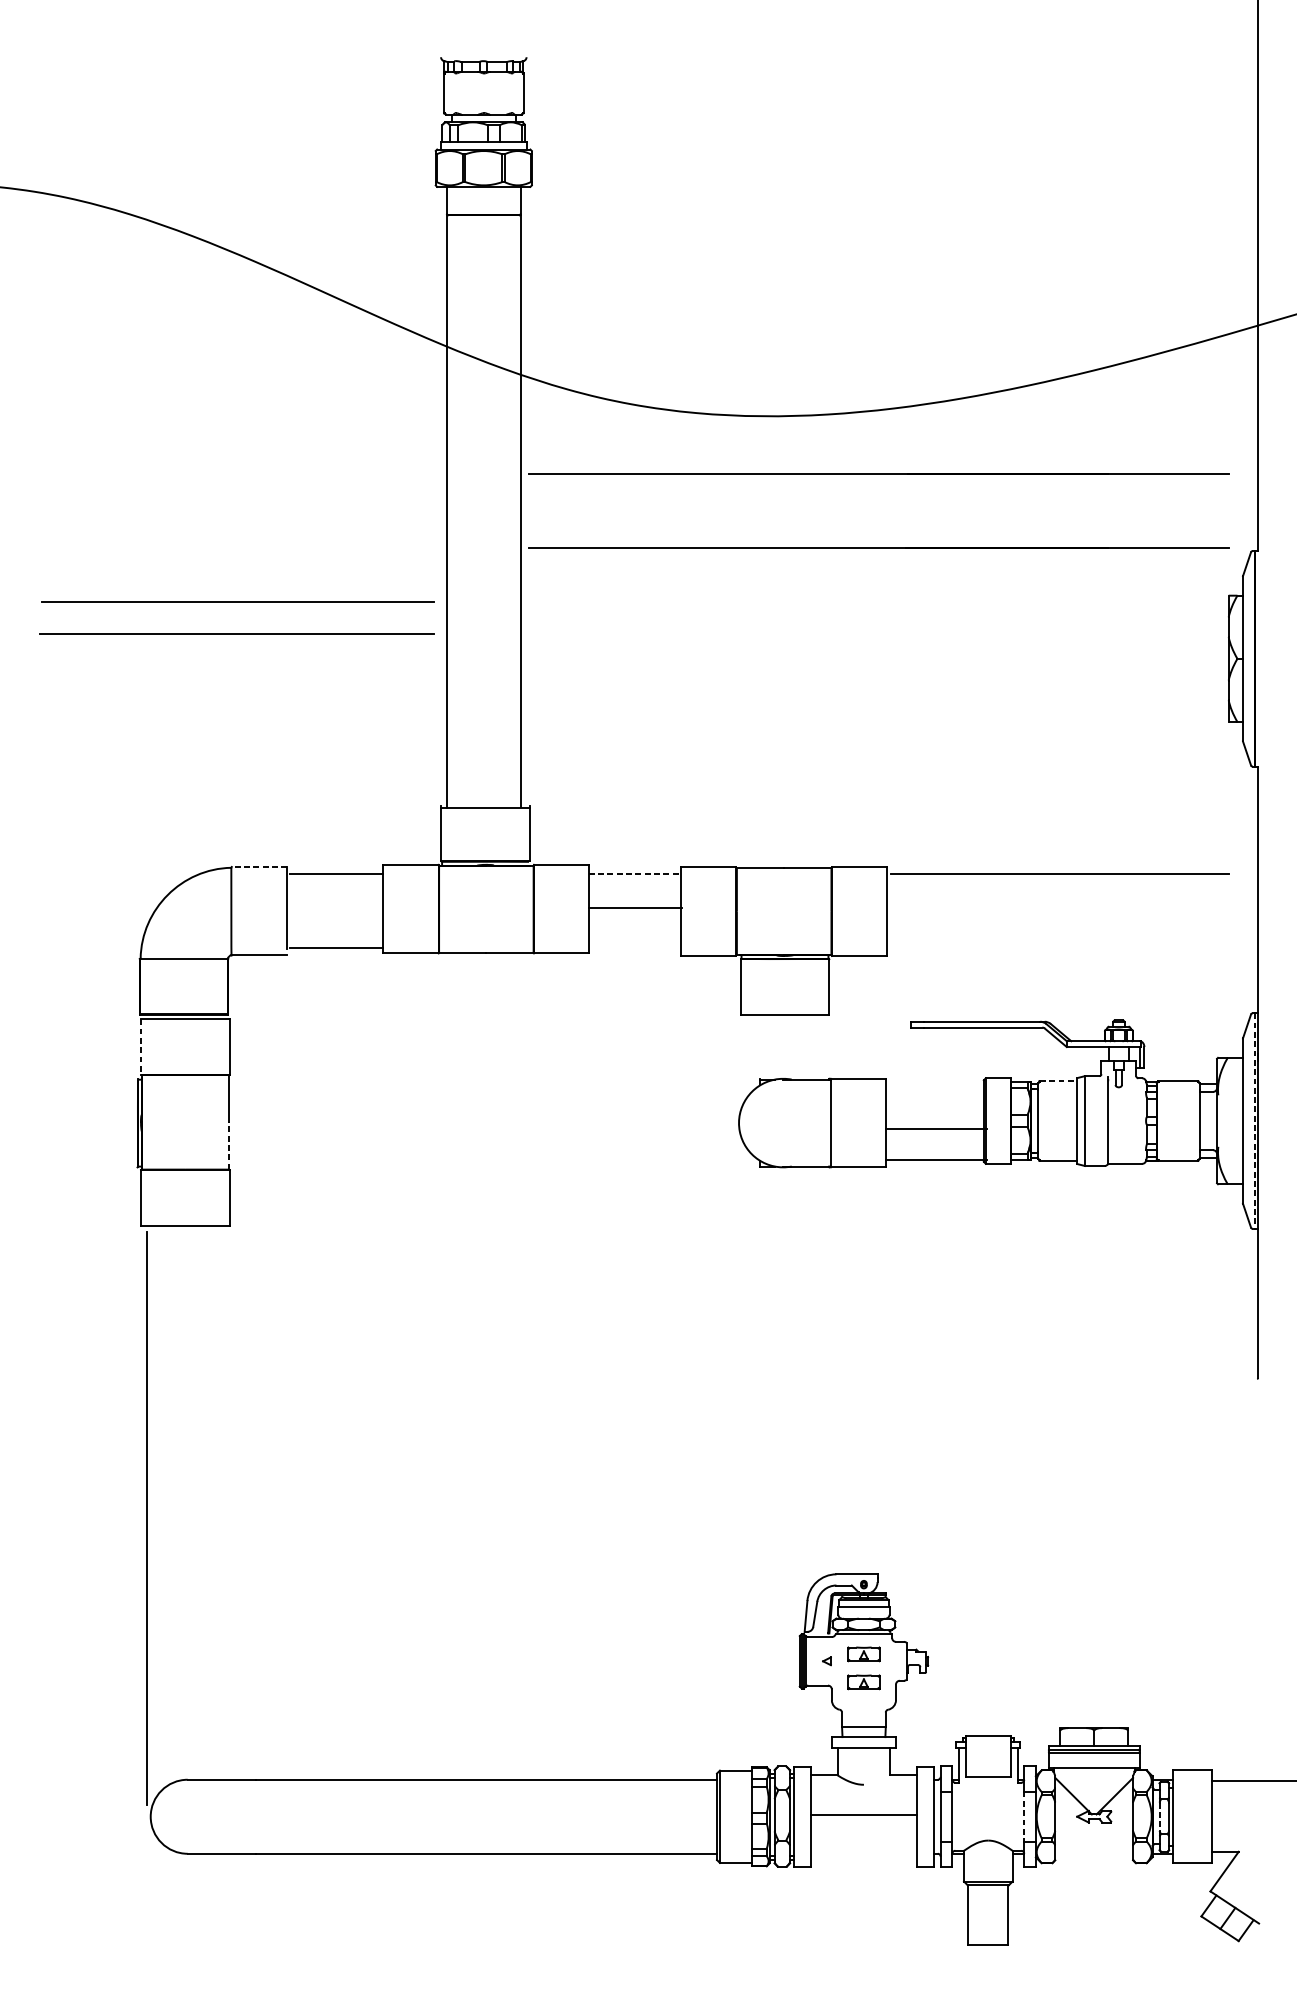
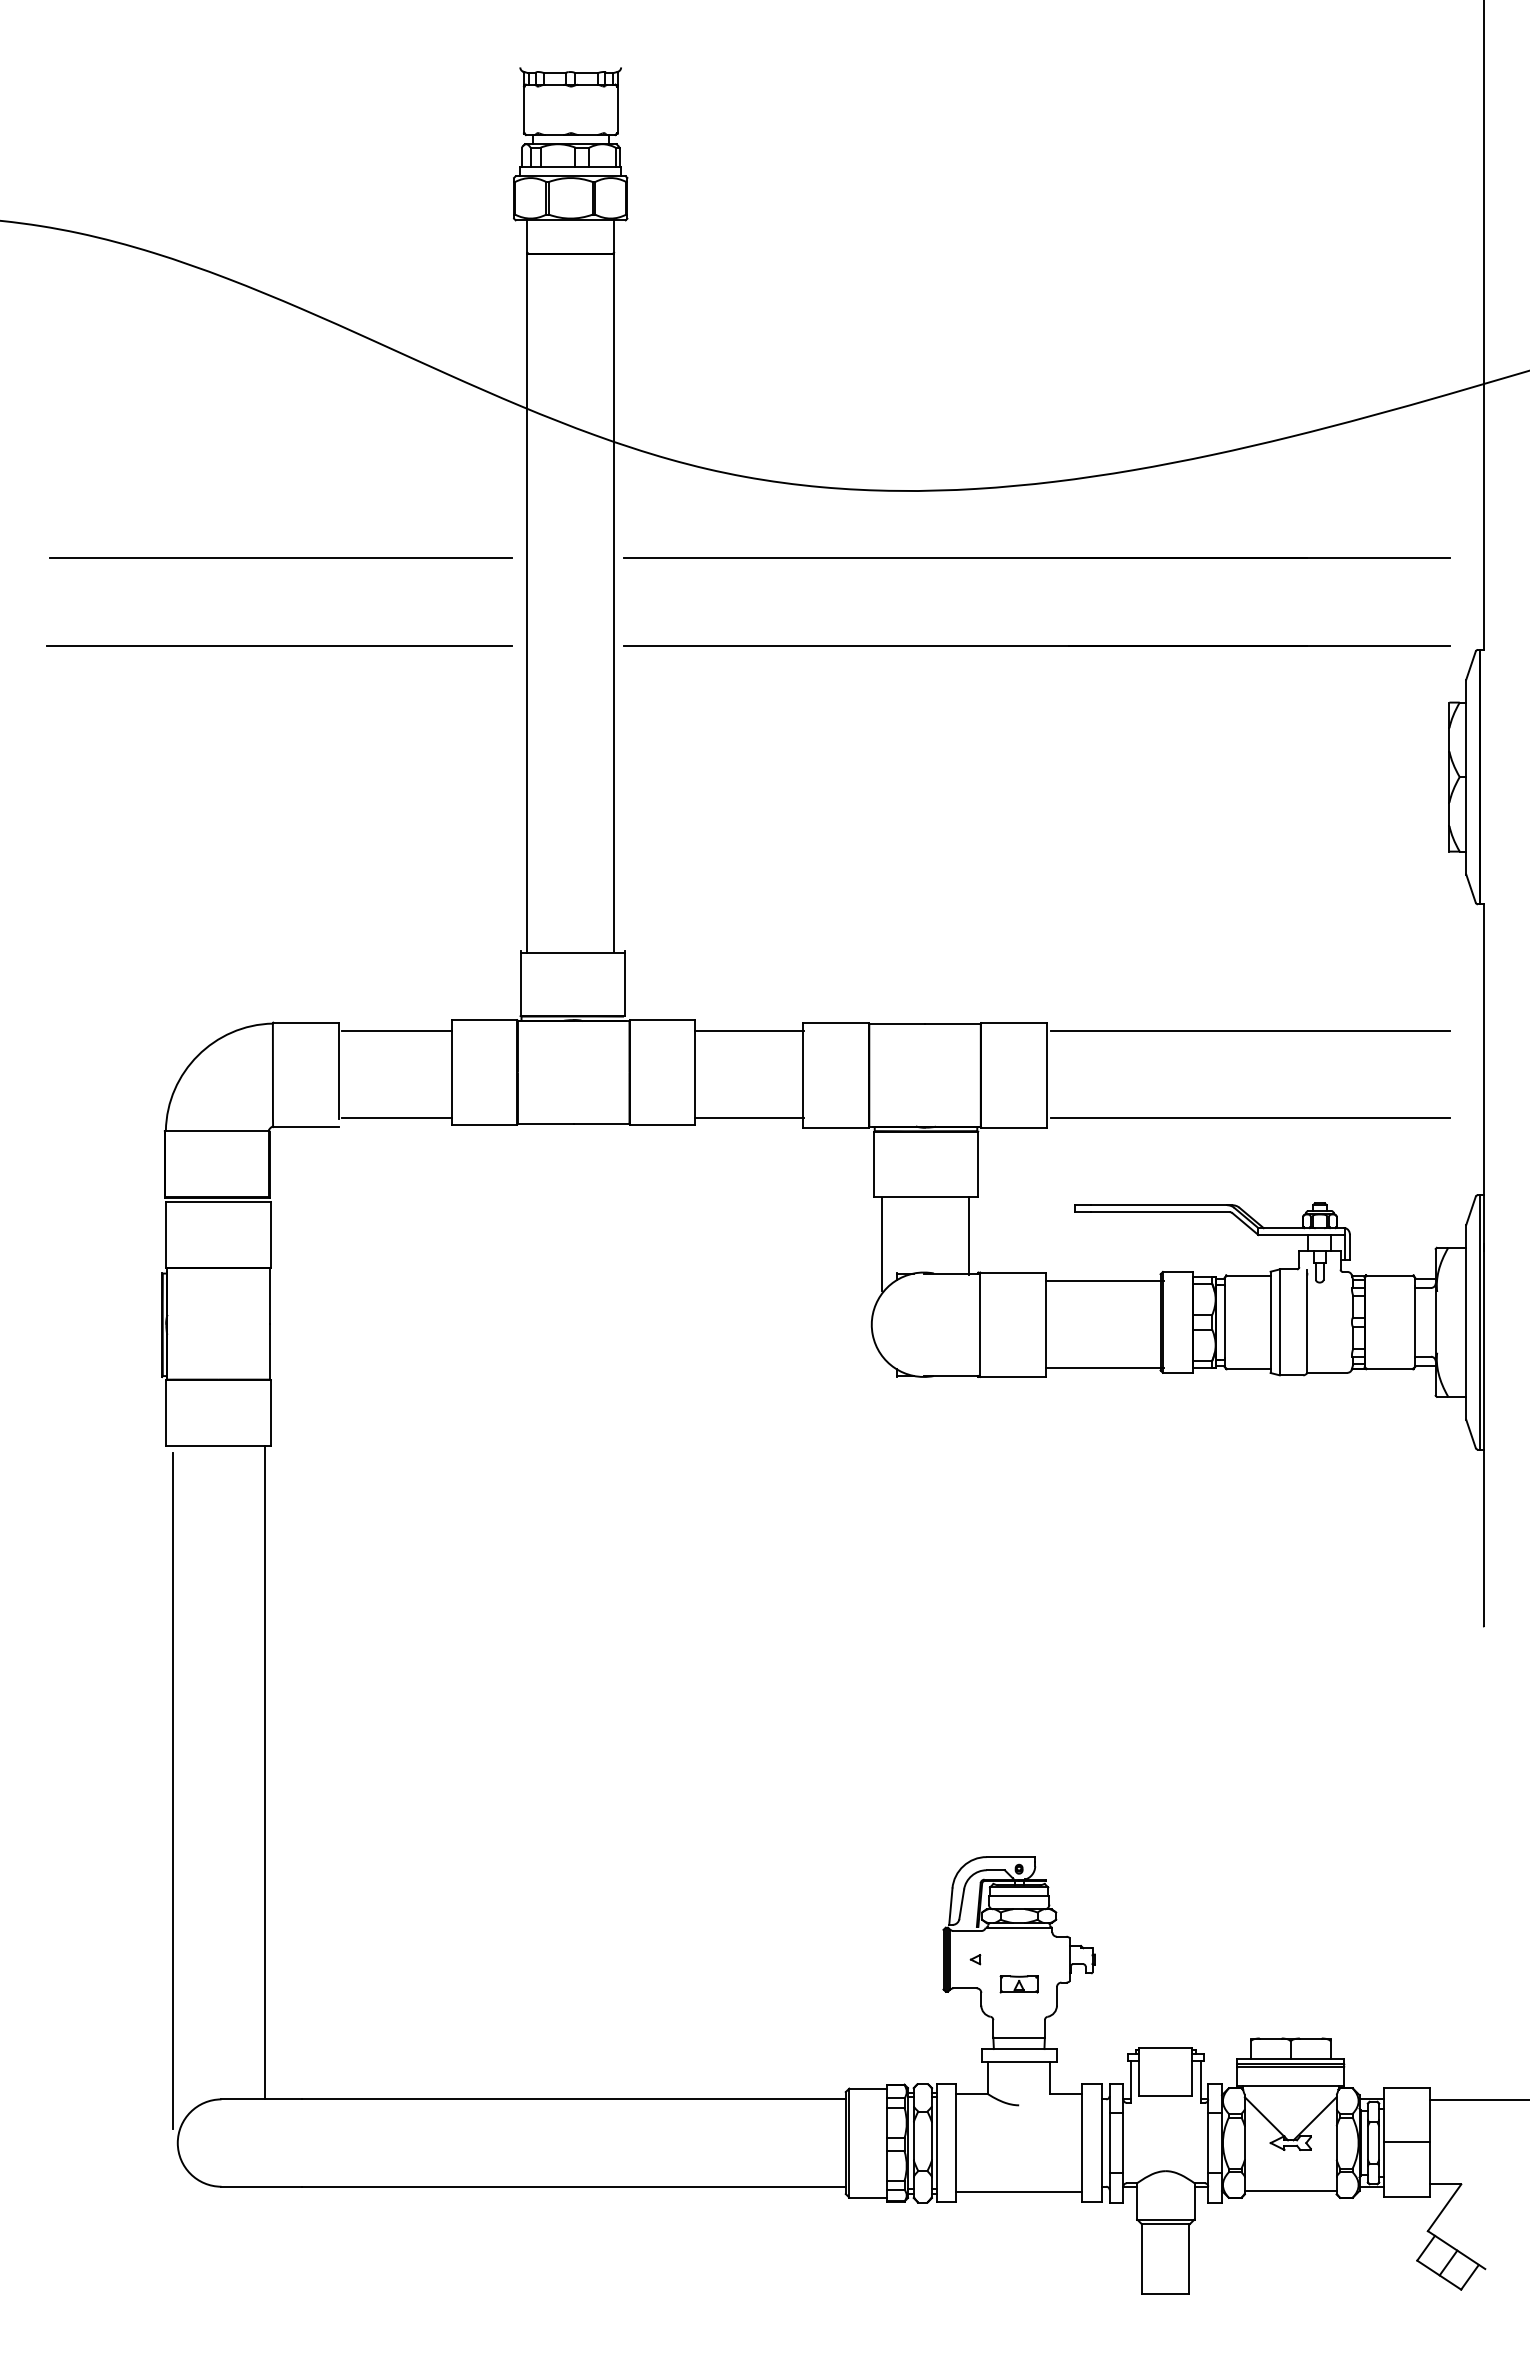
line: (237, 601) -> (280, 557), moved
line: (236, 633) -> (279, 645), moved
line: (259, 866) -> (306, 1022), dashed -> solid
line: (635, 873) -> (749, 1030), dashed -> solid
line: (635, 908) -> (749, 1118), moved
line: (1060, 948) -> (1250, 1118), added
line: (141, 1046) -> (166, 1234), dashed -> solid
line: (821, 1048) -> (968, 1236), added
line: (747, 1054) -> (881, 1243), added
line: (1058, 1081) -> (1248, 1275), dashed -> solid
line: (1254, 1121) -> (1479, 1322), dashed -> solid
line: (936, 1129) -> (1104, 1281), moved
line: (228, 1145) -> (269, 1351), dashed -> solid
line: (225, 1502) -> (265, 1772), added
part: (863, 1654) -> (1018, 1951), removed
line: (864, 1815) -> (1019, 2192), moved
line: (1192, 1816) -> (1406, 2142), added
line: (1024, 1817) -> (1208, 2143), dashed -> solid
line: (1159, 1817) -> (1367, 2143), dashed -> solid
line: (1093, 1856) -> (1290, 2190), added

